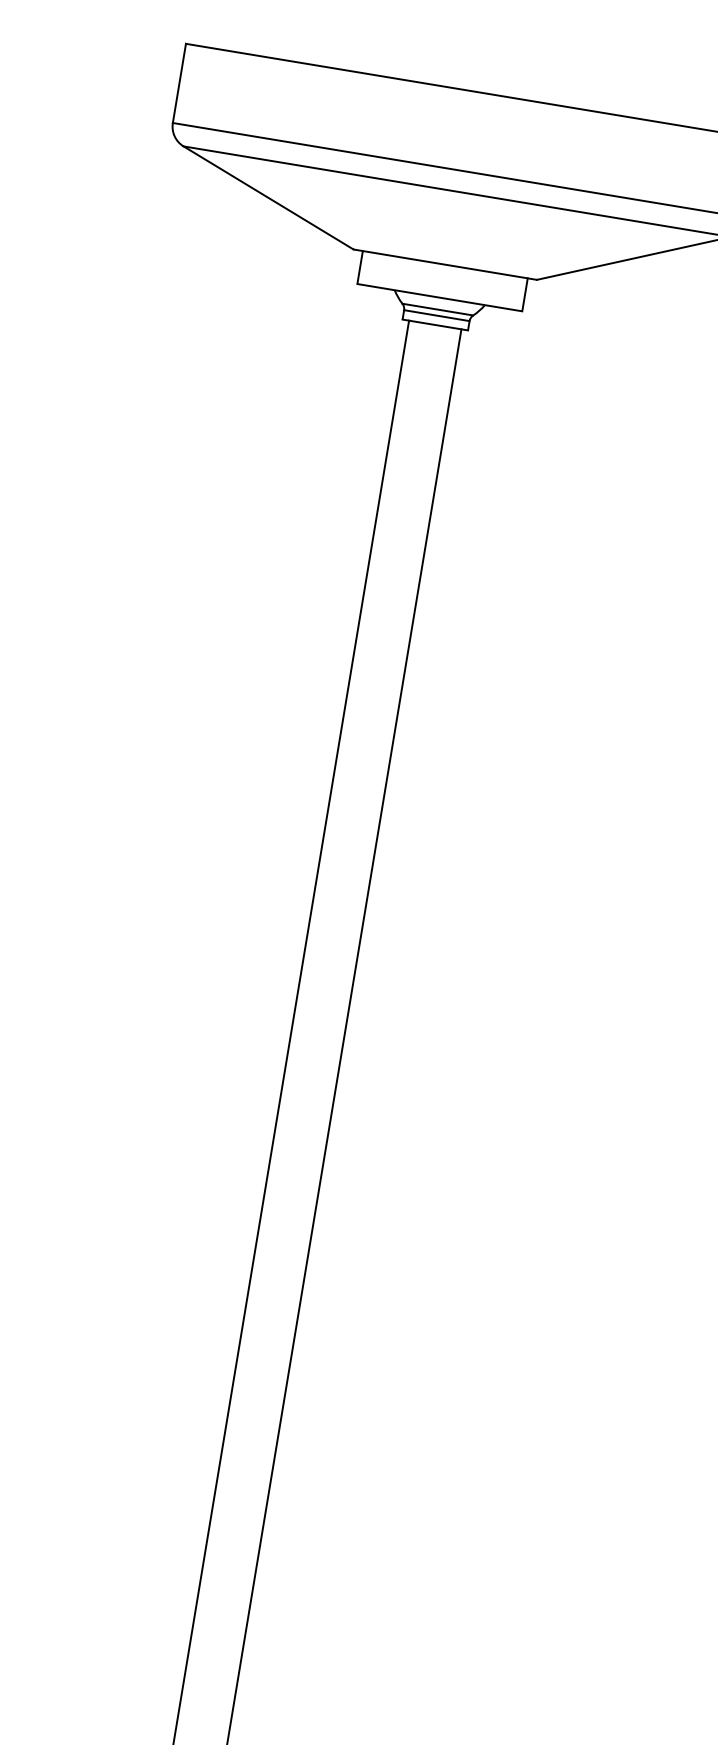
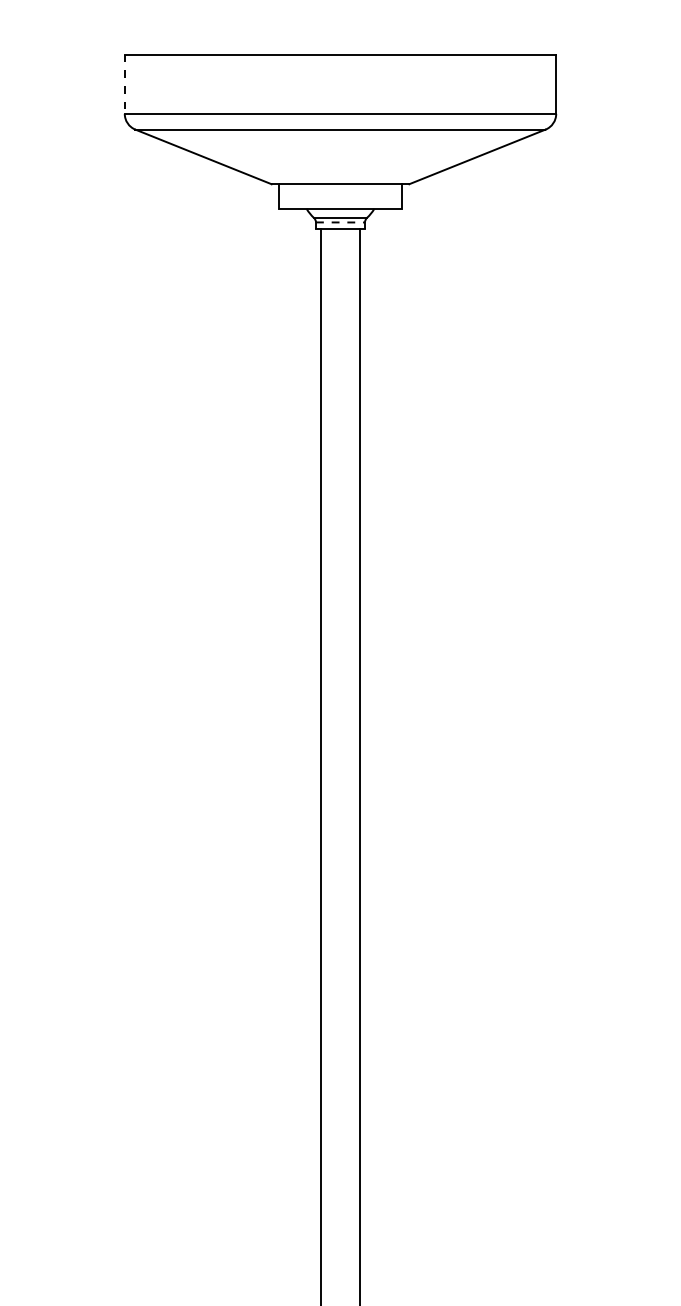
line: (178, 83) -> (124, 84), solid -> dashed
line: (436, 315) -> (340, 222), solid -> dashed

